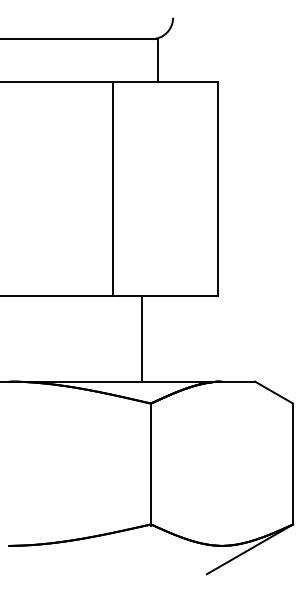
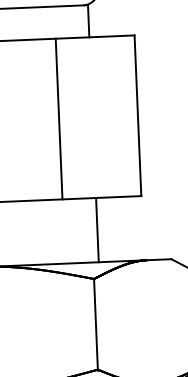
line: (142, 338) -> (97, 229), moved

